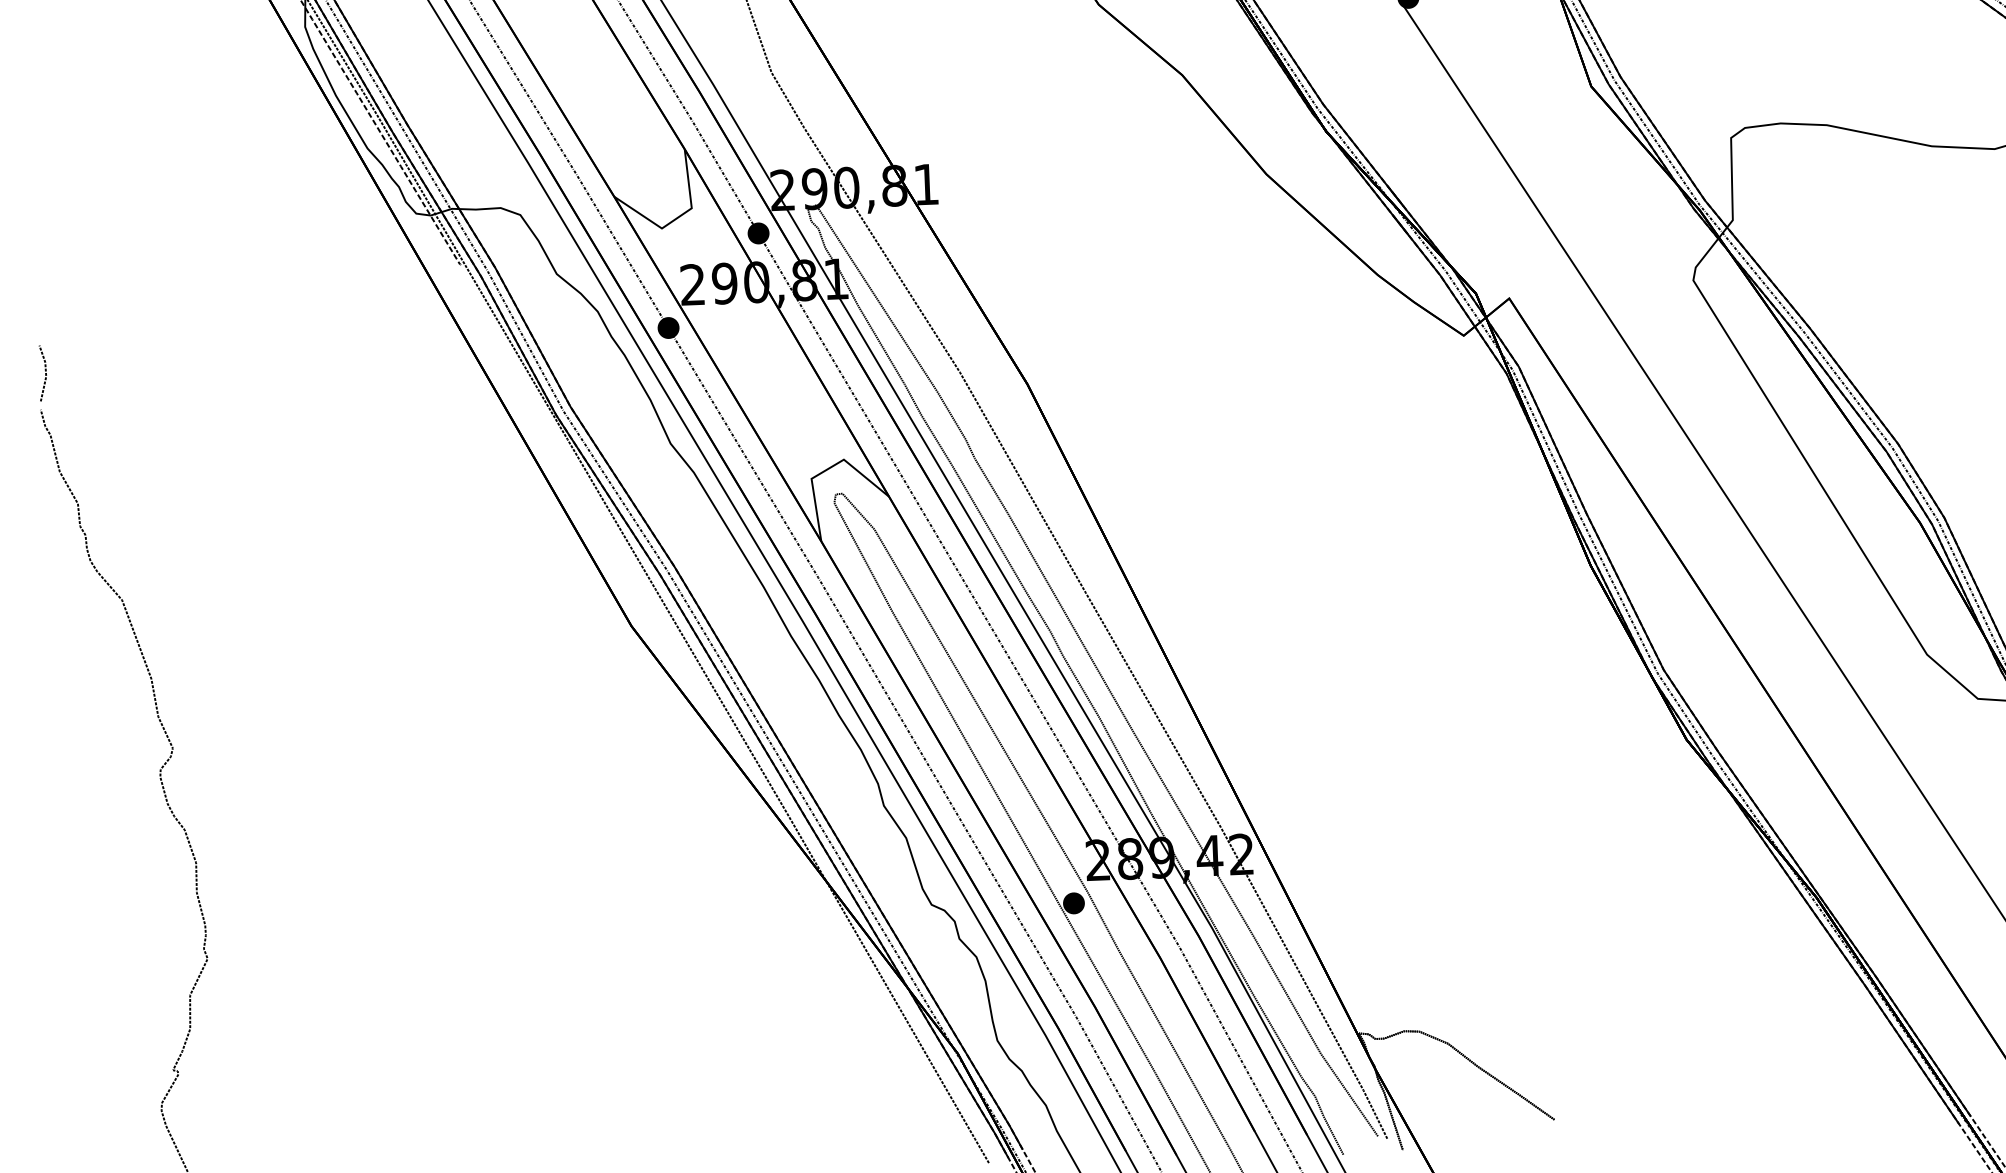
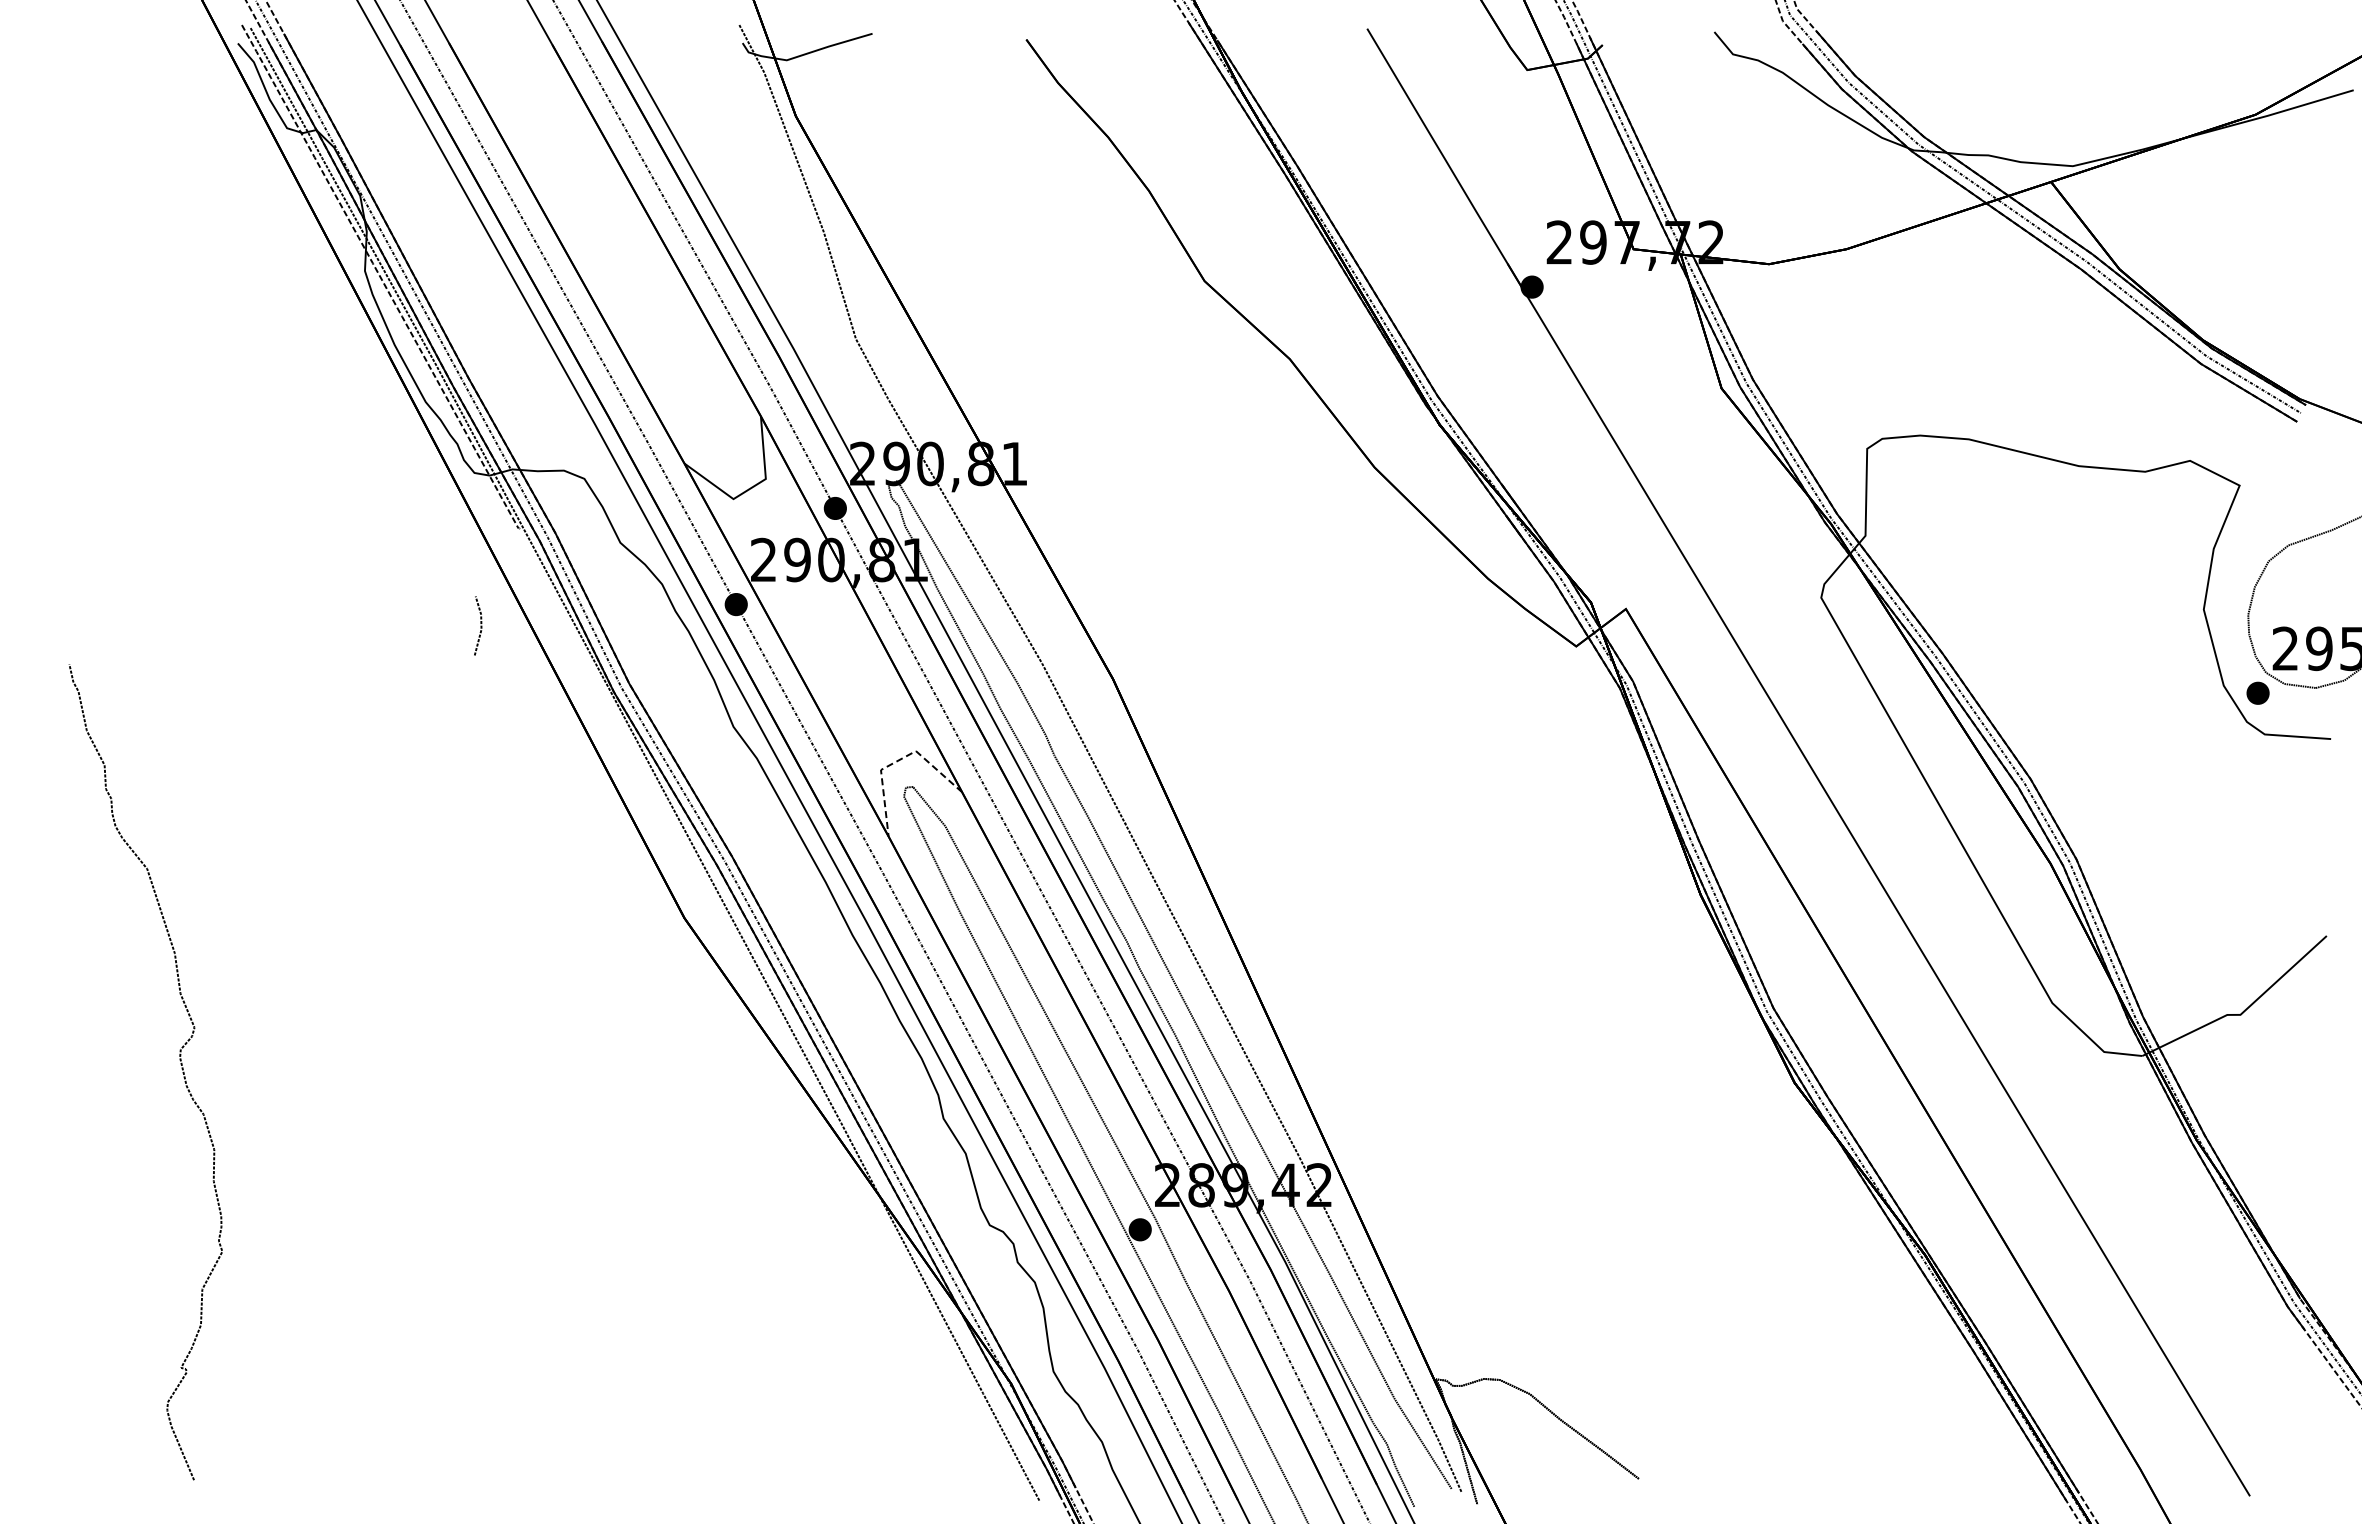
line: (45, 372) -> (480, 625), moved
line: (824, 470) -> (895, 761), solid -> dashed

